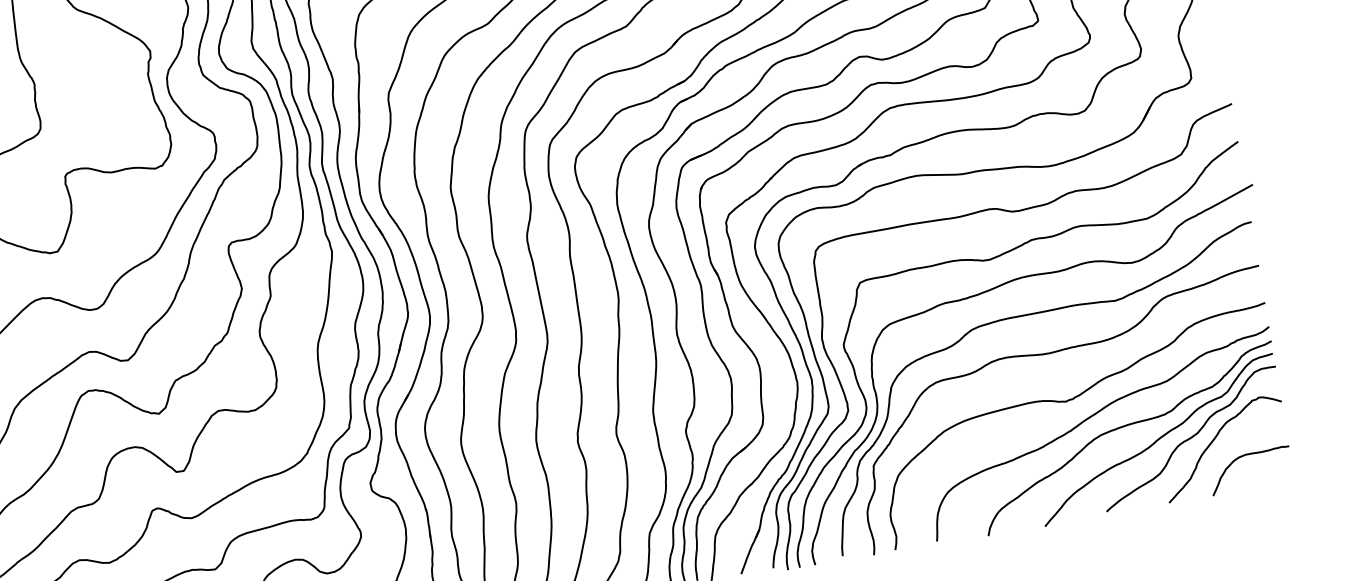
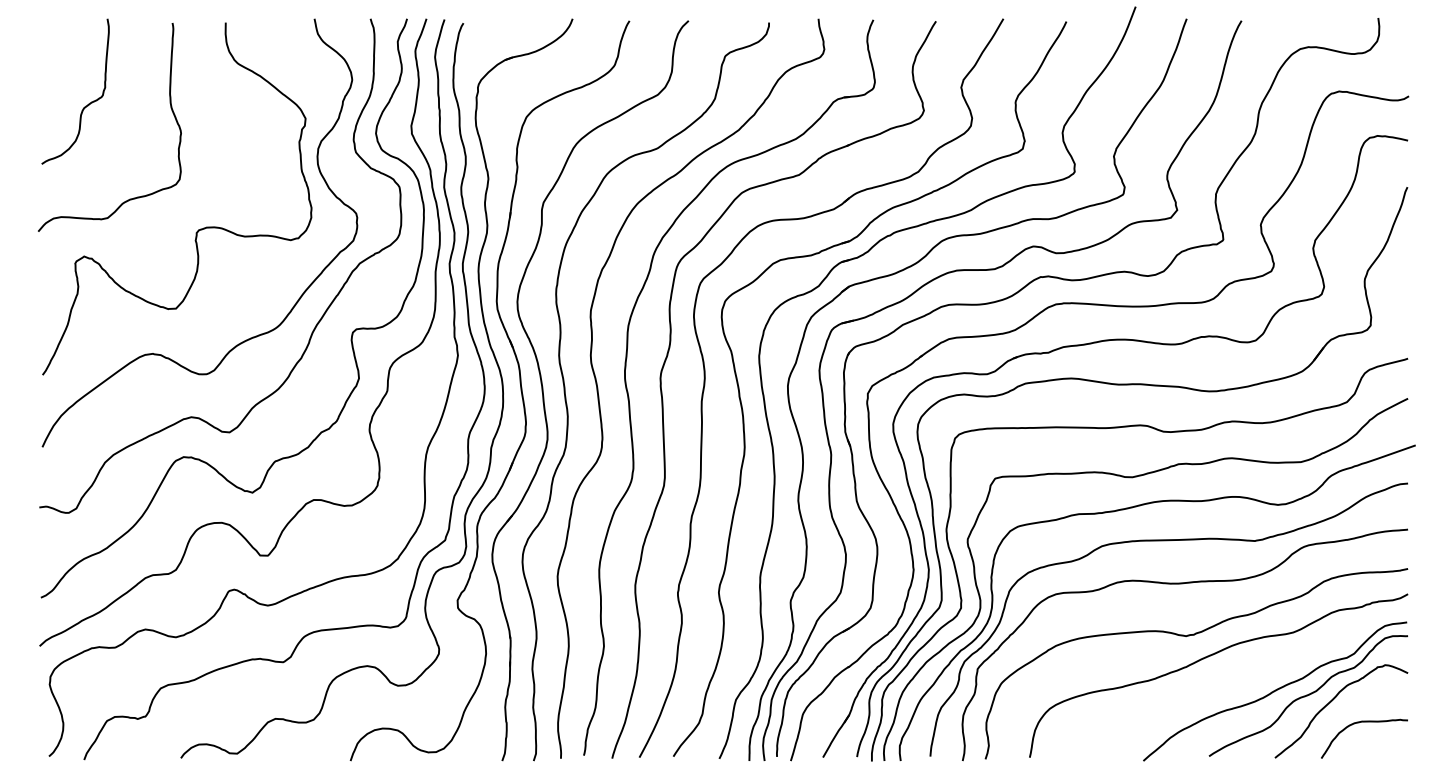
curve: (1125, 426) -> (1243, 672), removed

